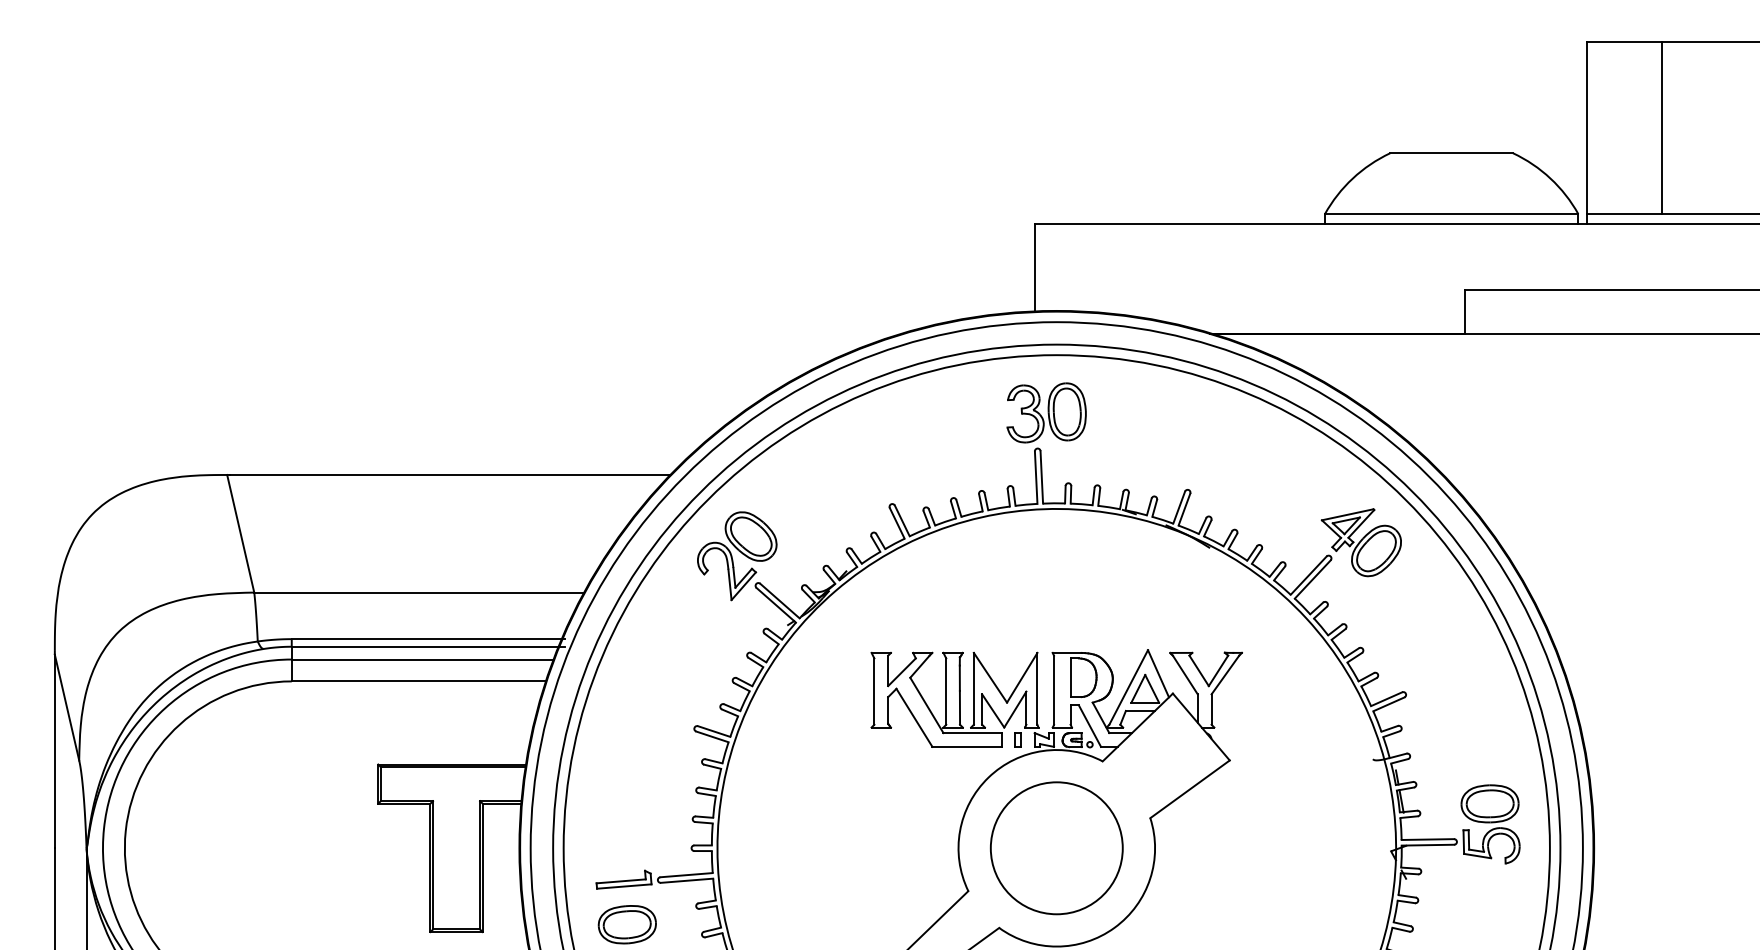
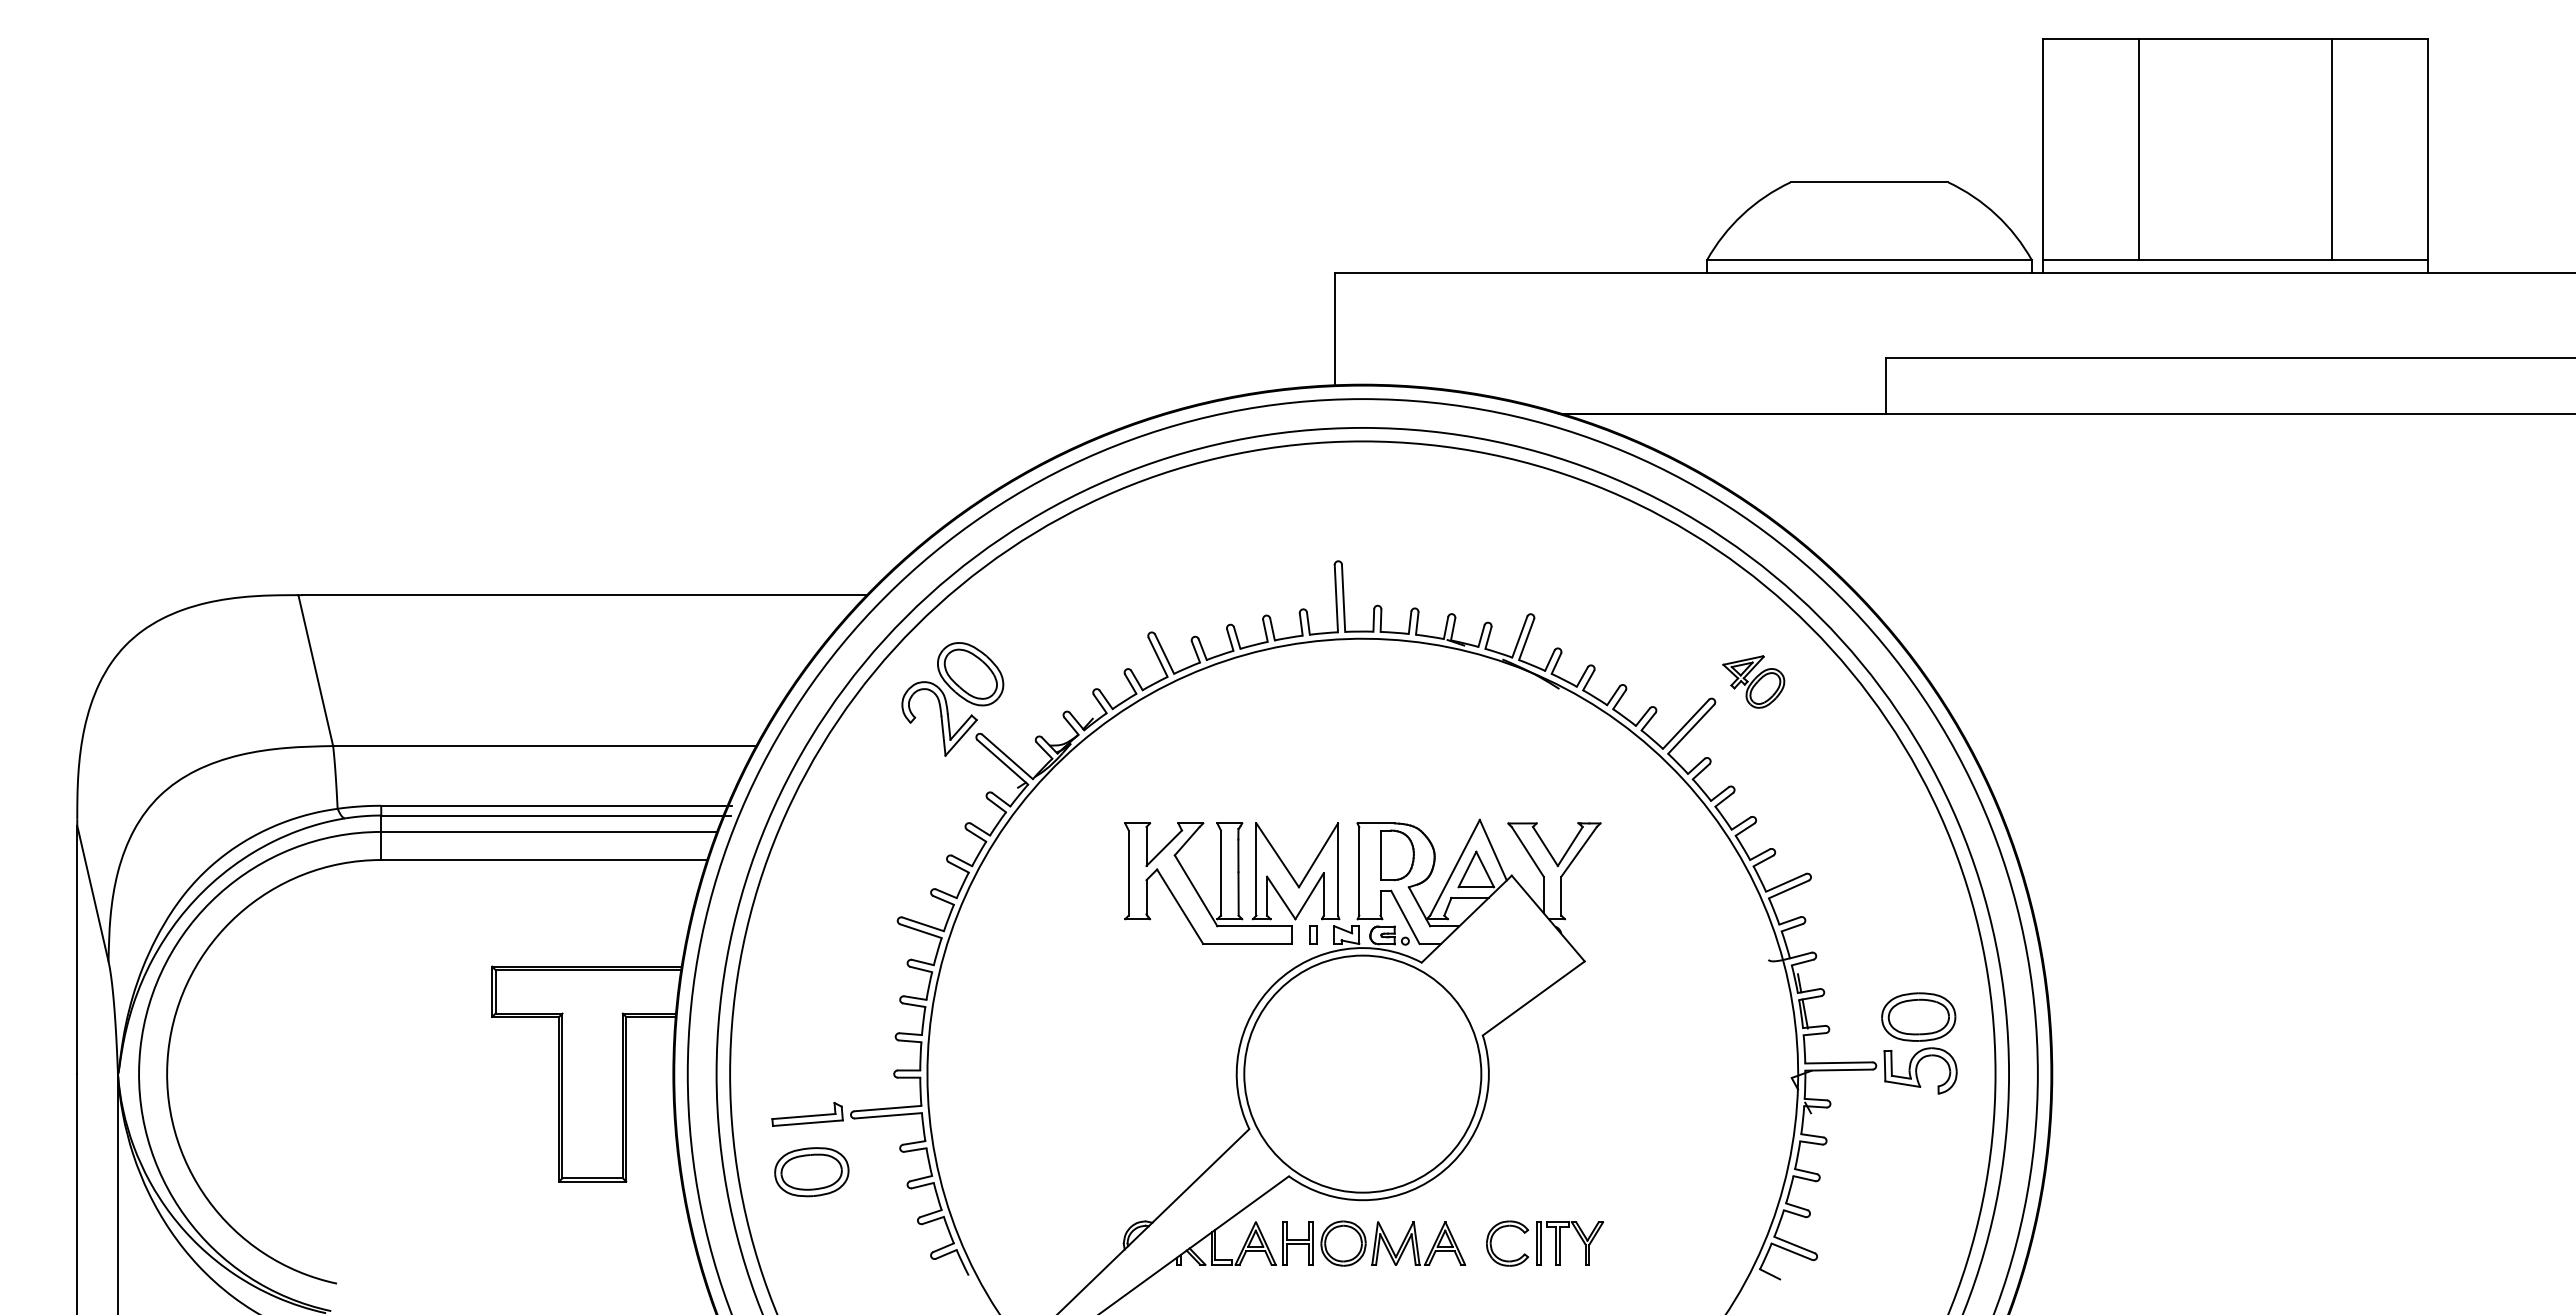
part: (1046, 412) -> (1349, 515), removed
part: (1361, 542) -> (1753, 681), size x0.6
circle: (1056, 847) -> (1362, 1073), size x1.4

